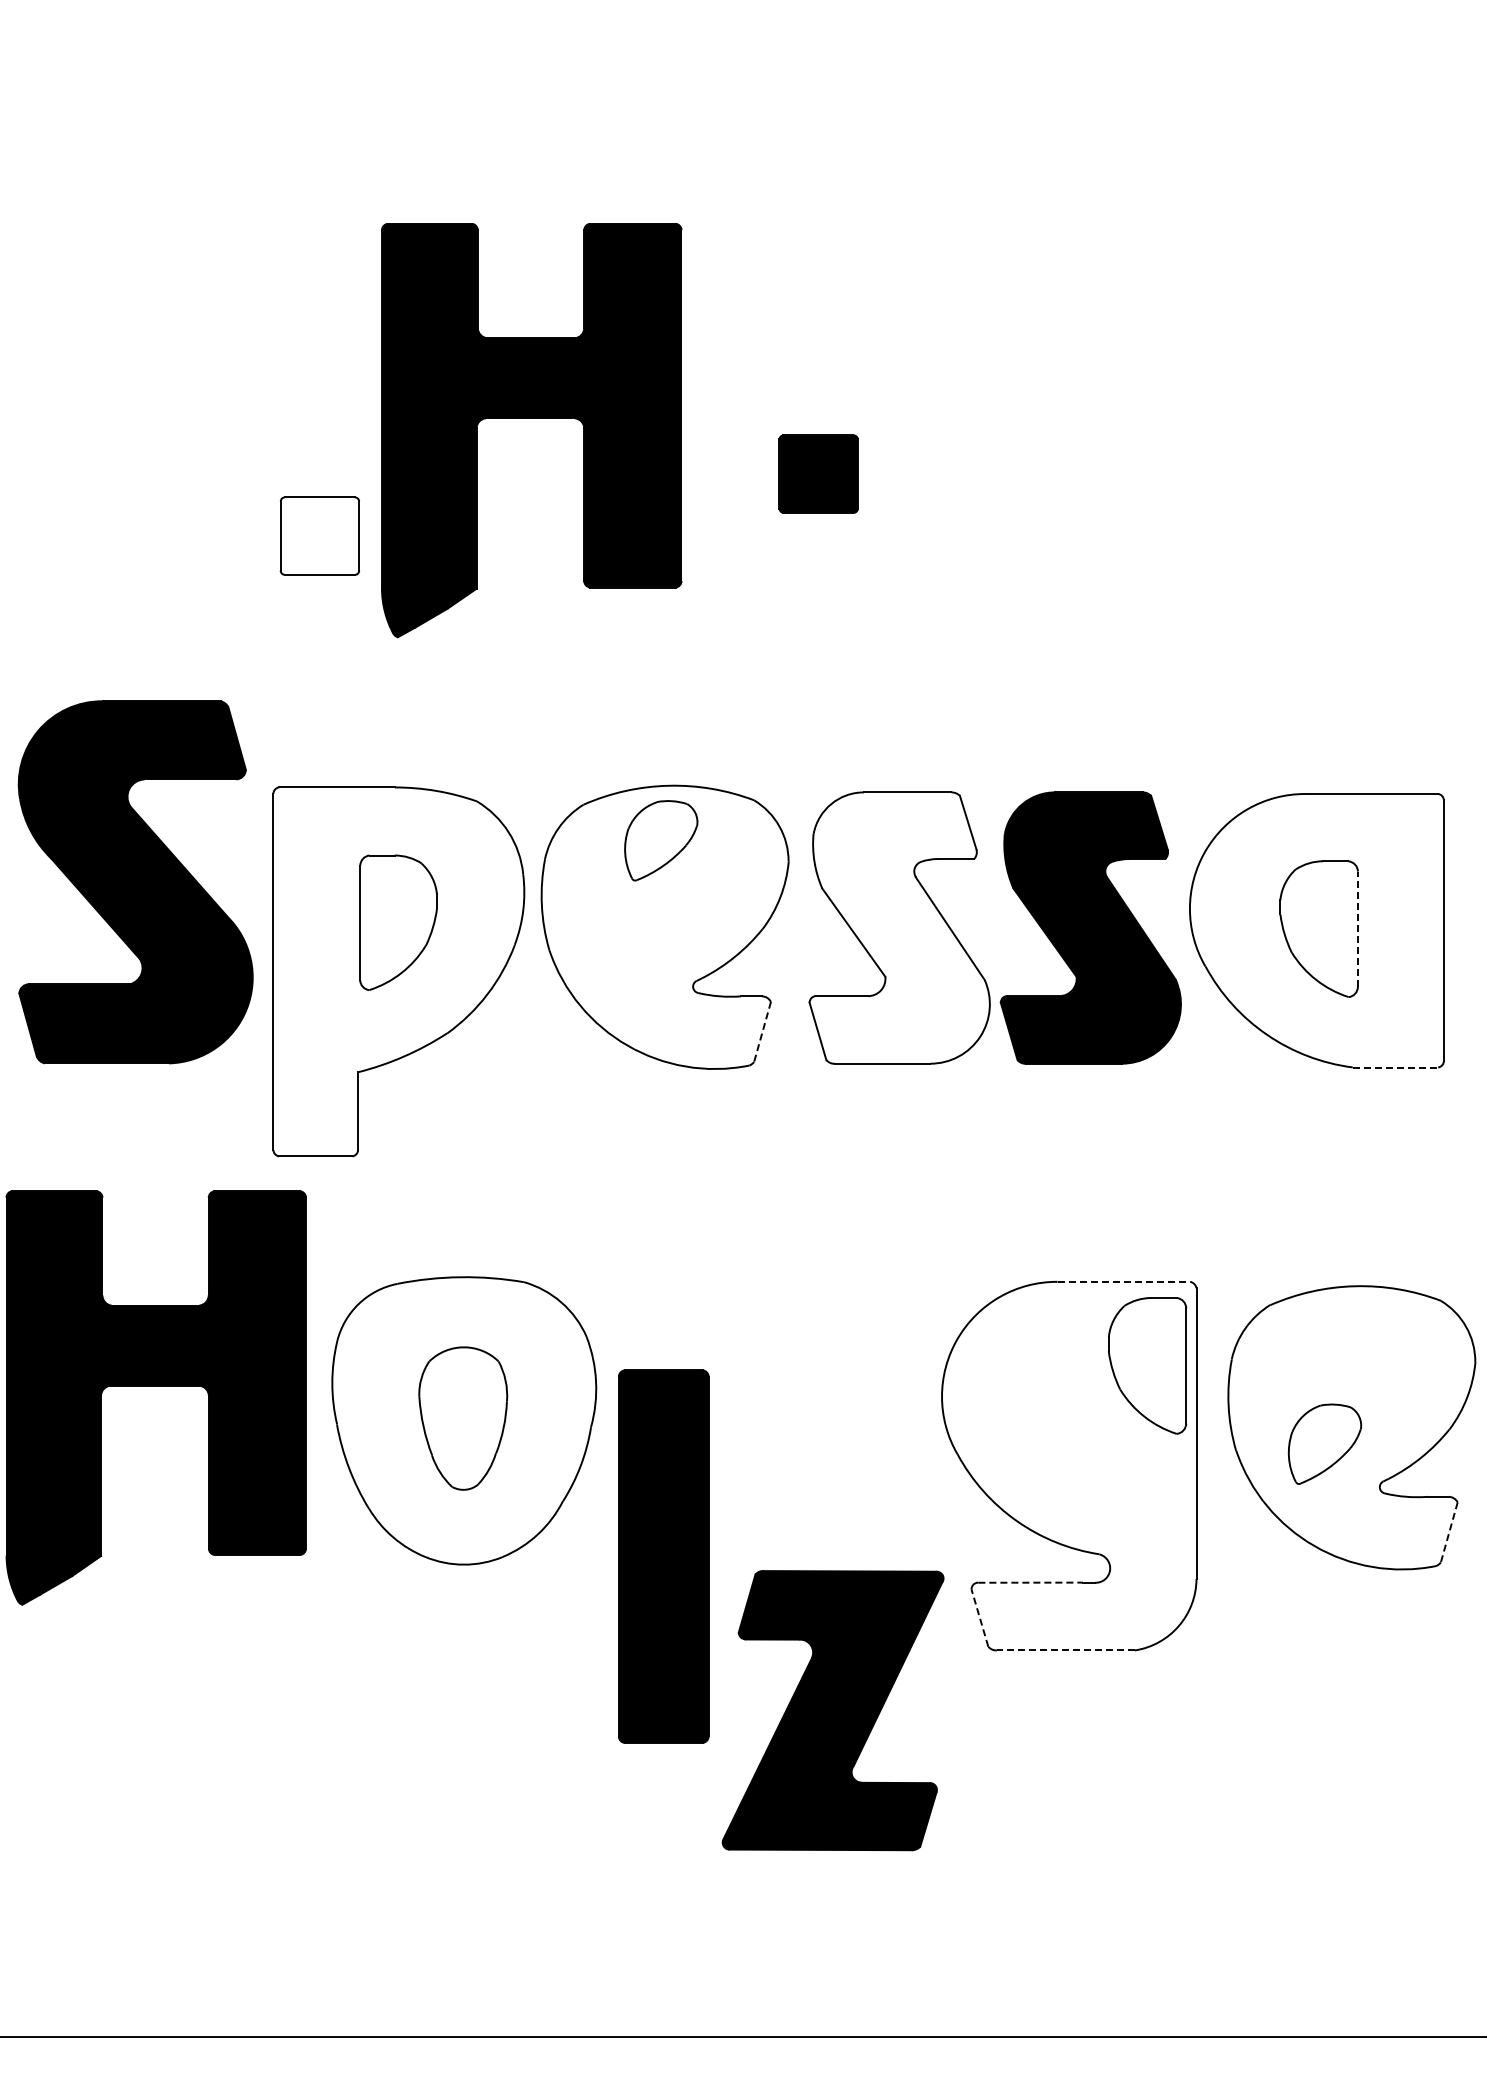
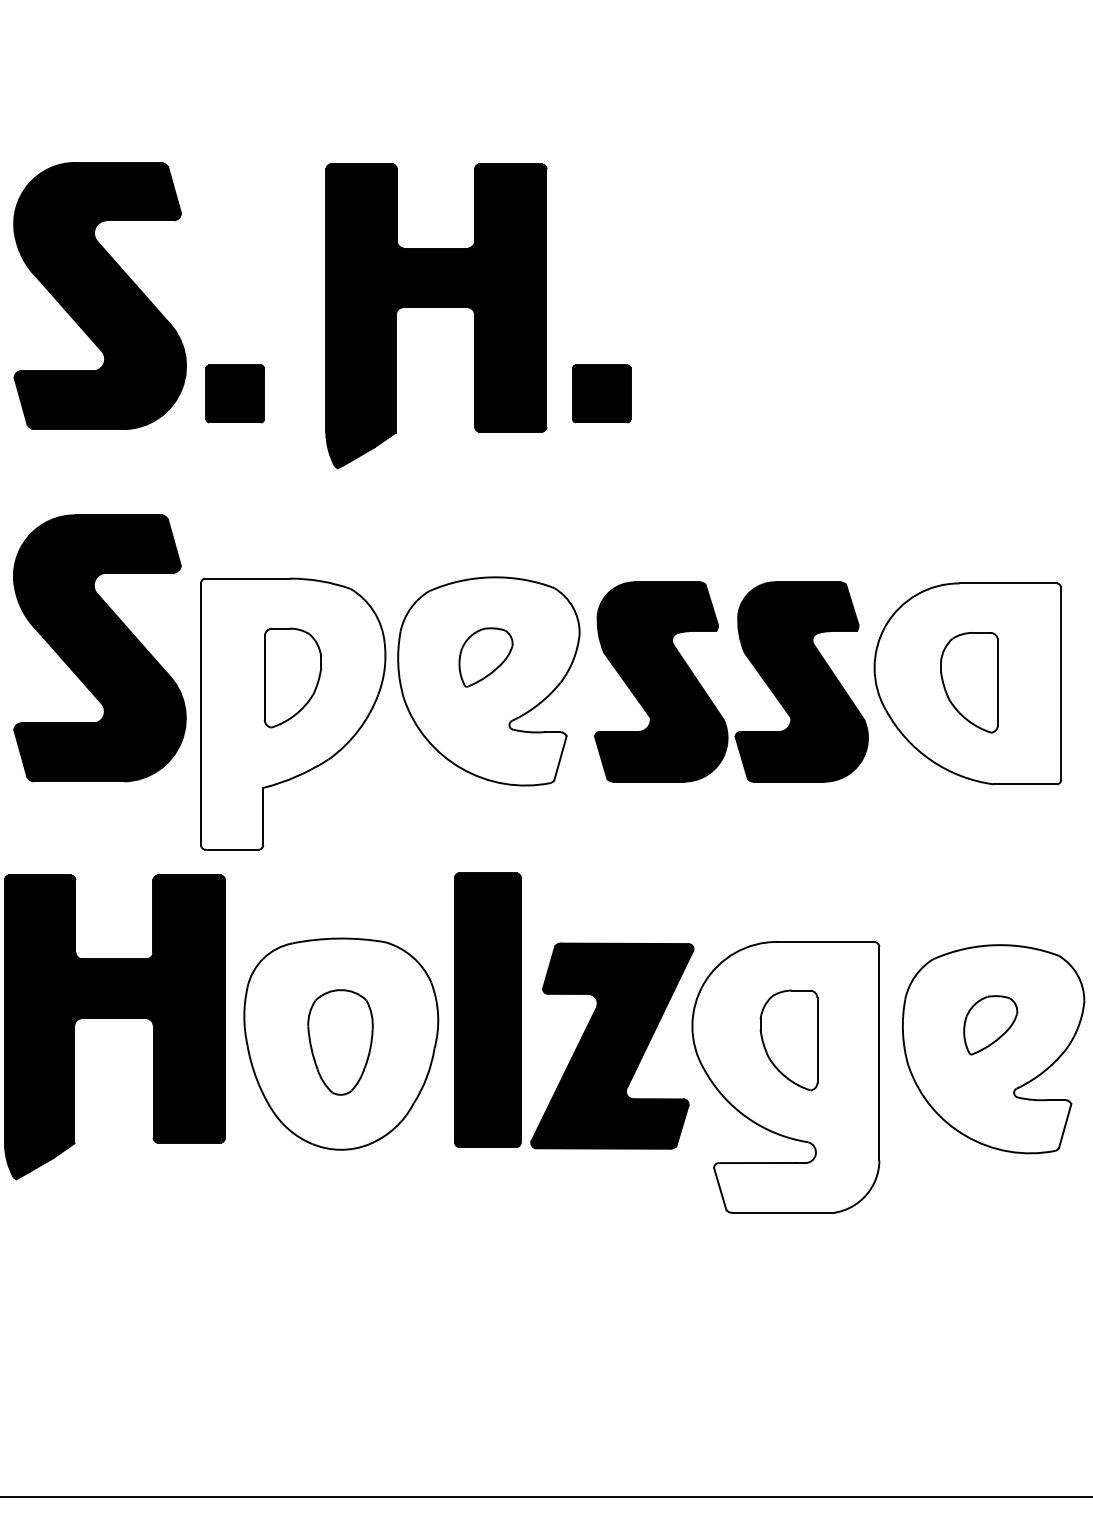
part: (135, 402) -> (99, 295), added
part: (531, 418) -> (436, 307), moved
part: (818, 473) -> (601, 393), moved
fill: (319, 535) -> (234, 393), added
part: (661, 840) -> (486, 657), moved
fill: (899, 927) -> (661, 681), added
line: (1357, 929) -> (997, 683), dashed -> solid
line: (762, 1032) -> (560, 758), dashed -> solid
line: (1395, 1067) -> (1025, 784), dashed -> solid
line: (1124, 1281) -> (826, 941), dashed -> solid
part: (1147, 1365) -> (789, 1040), moved
part: (1324, 1443) -> (990, 1024), moved
line: (1449, 1532) -> (1065, 1126), dashed -> solid
part: (663, 1556) -> (487, 1010), moved
line: (1031, 1582) -> (758, 1162), dashed -> solid
line: (979, 1618) -> (719, 1189), dashed -> solid
line: (1065, 1650) -> (783, 1212), dashed -> solid
part: (832, 1710) -> (611, 1046), moved

